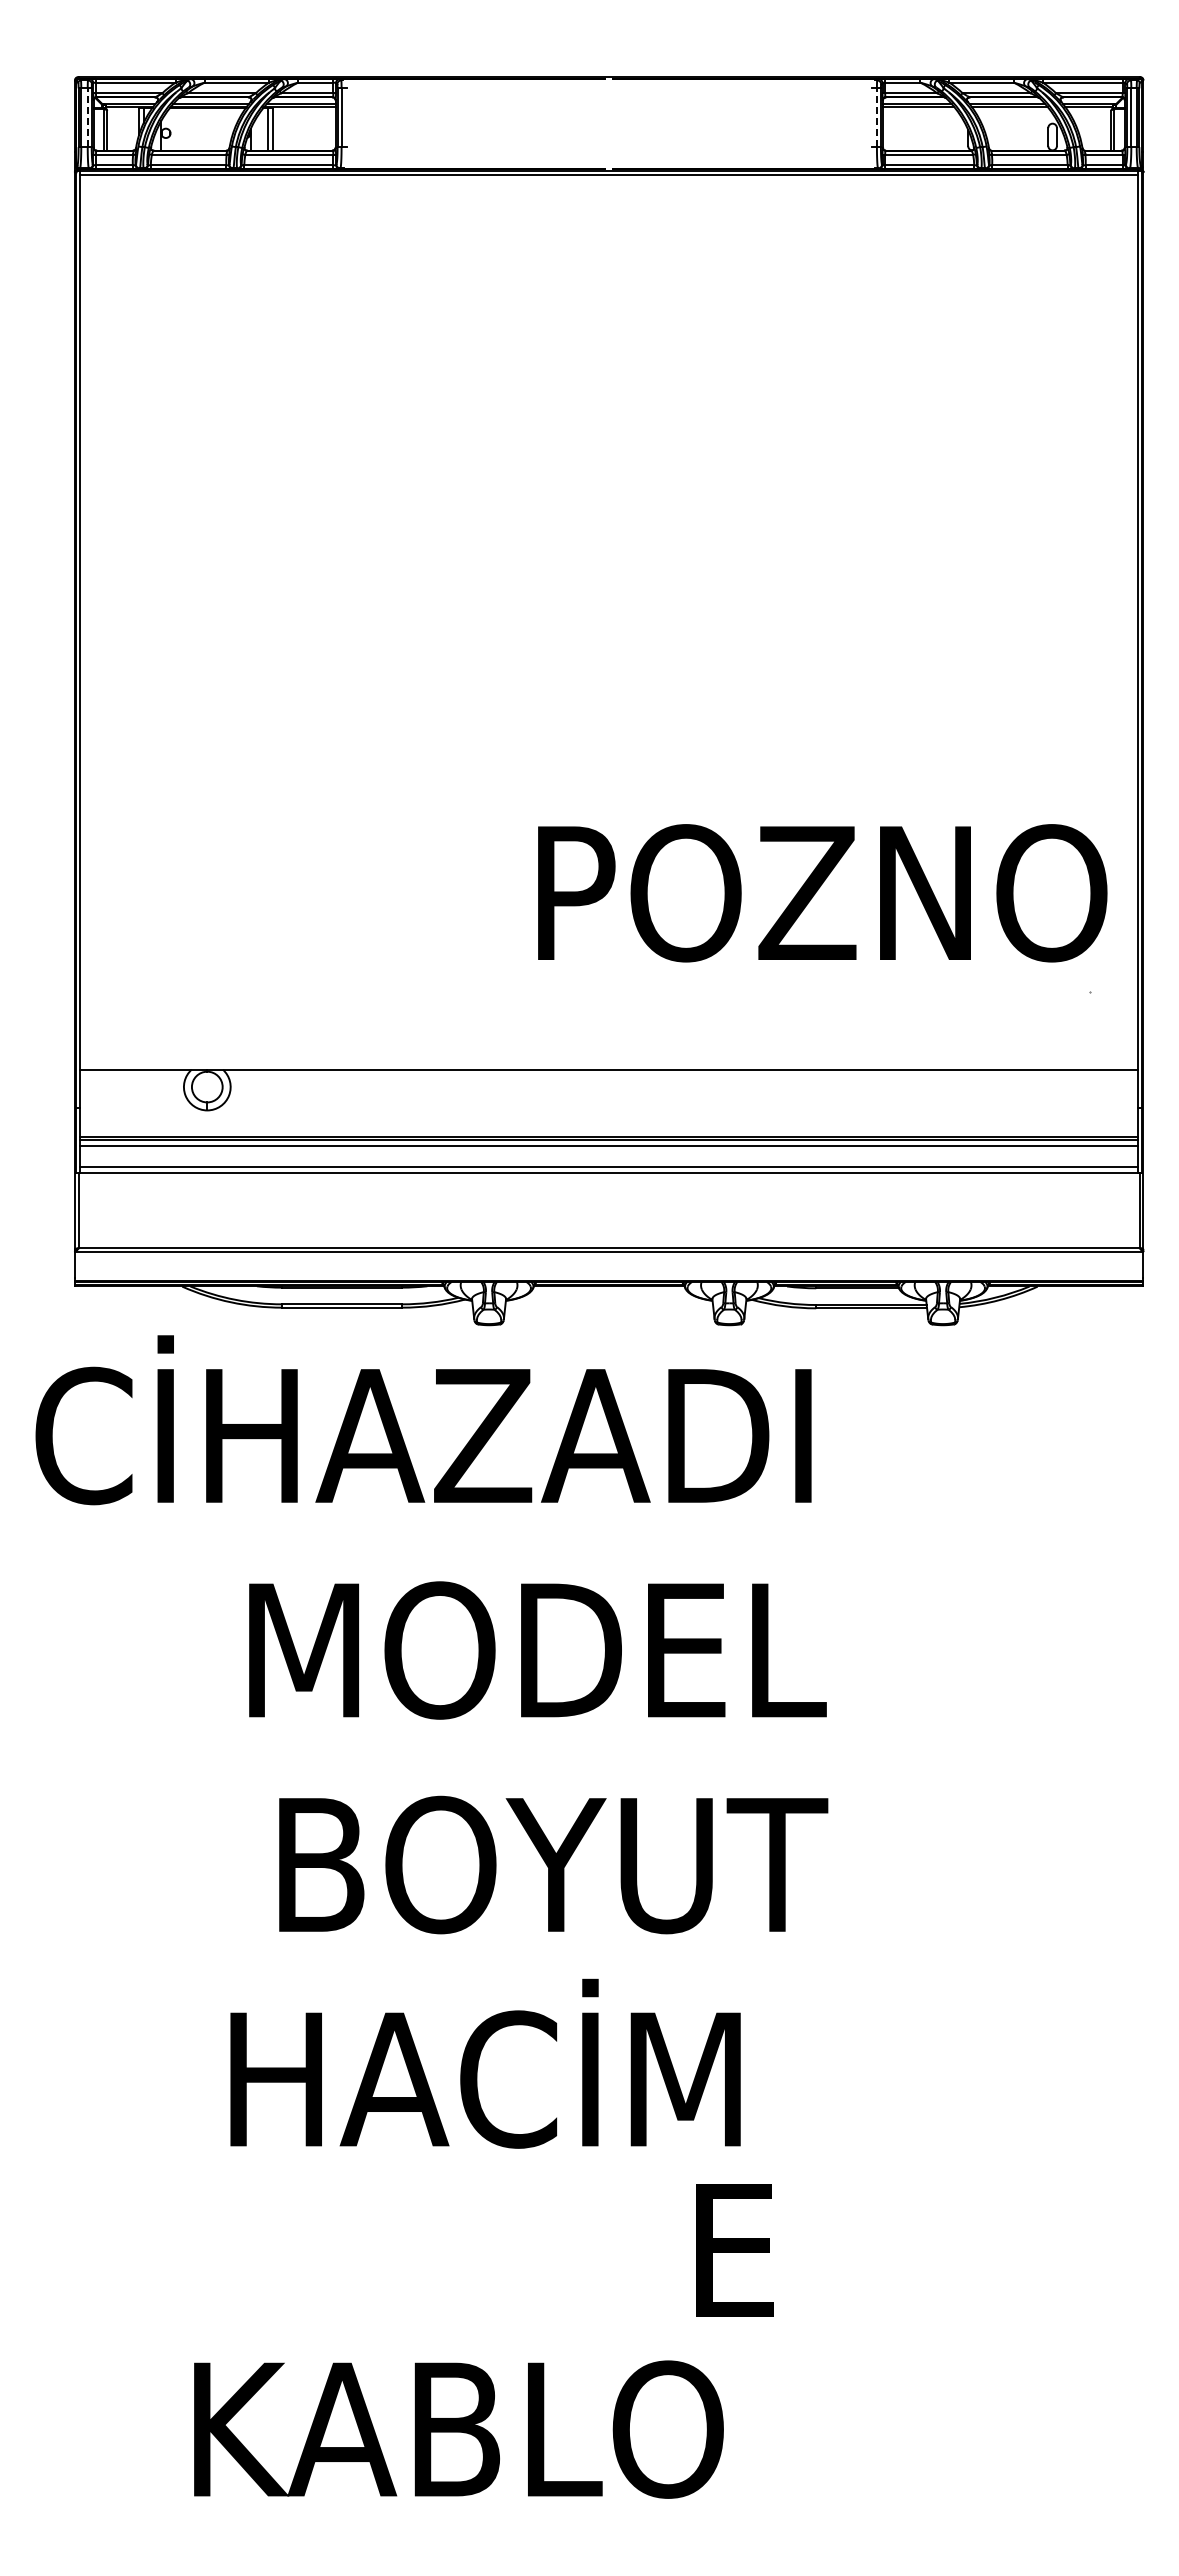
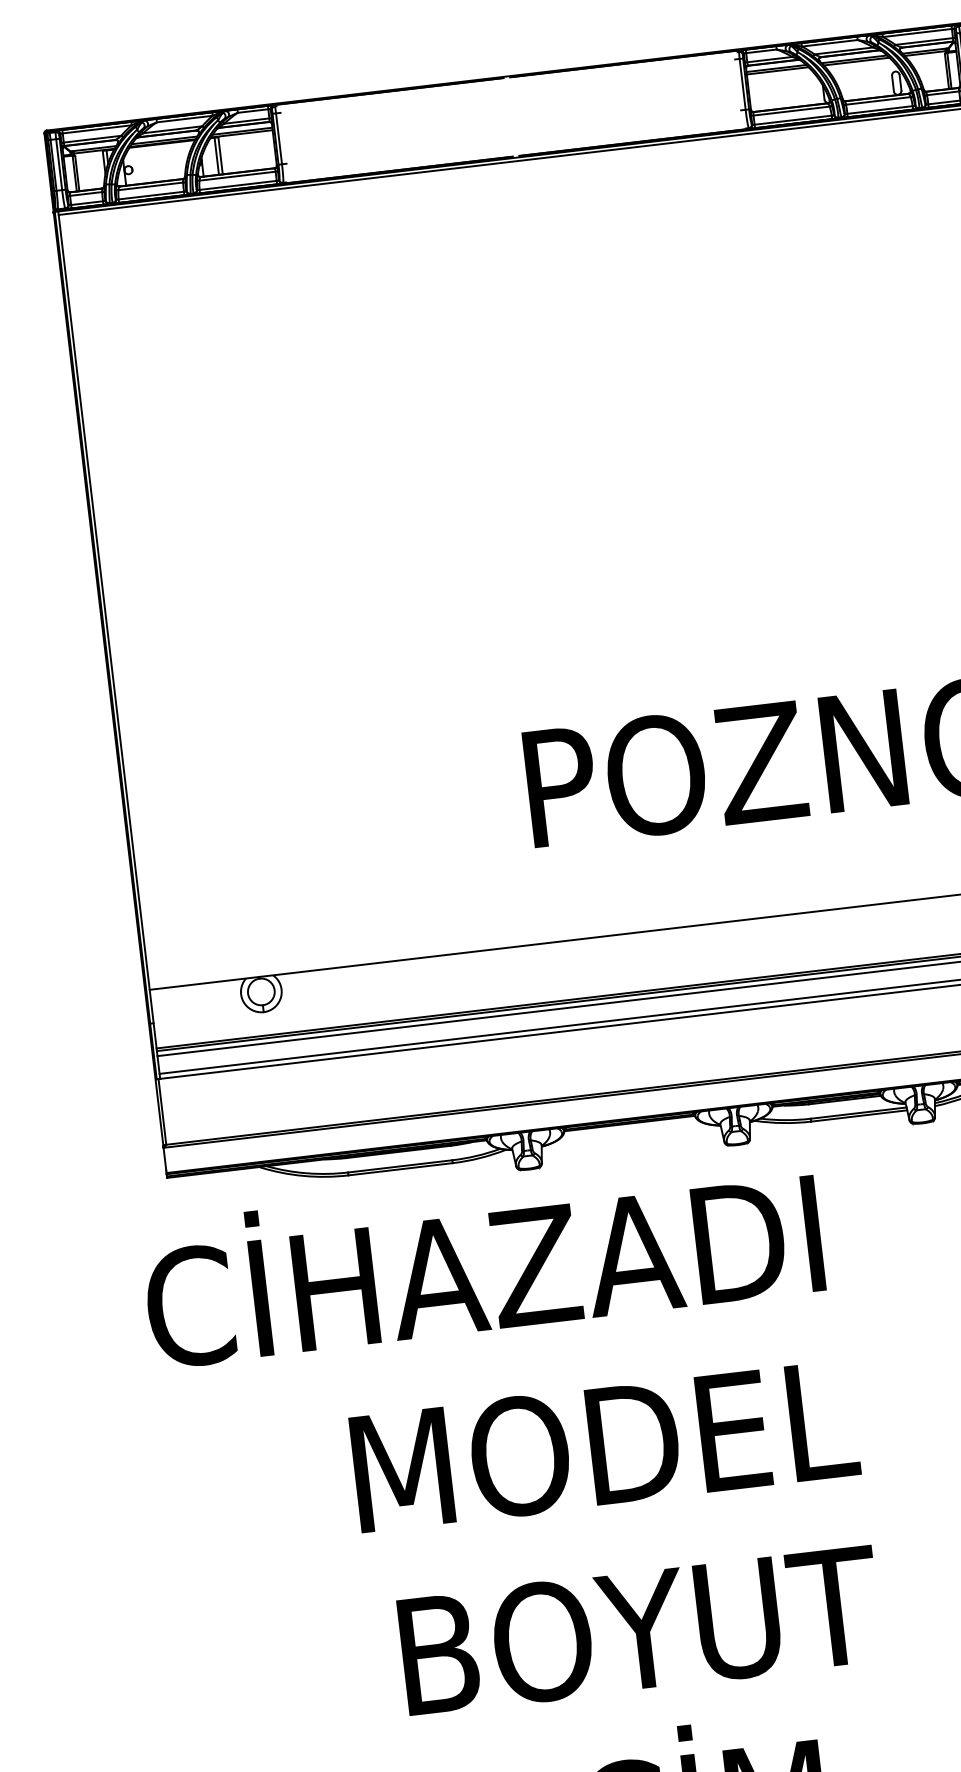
line: (87, 117) -> (58, 164), dashed -> solid
line: (876, 117) -> (742, 84), dashed -> solid

